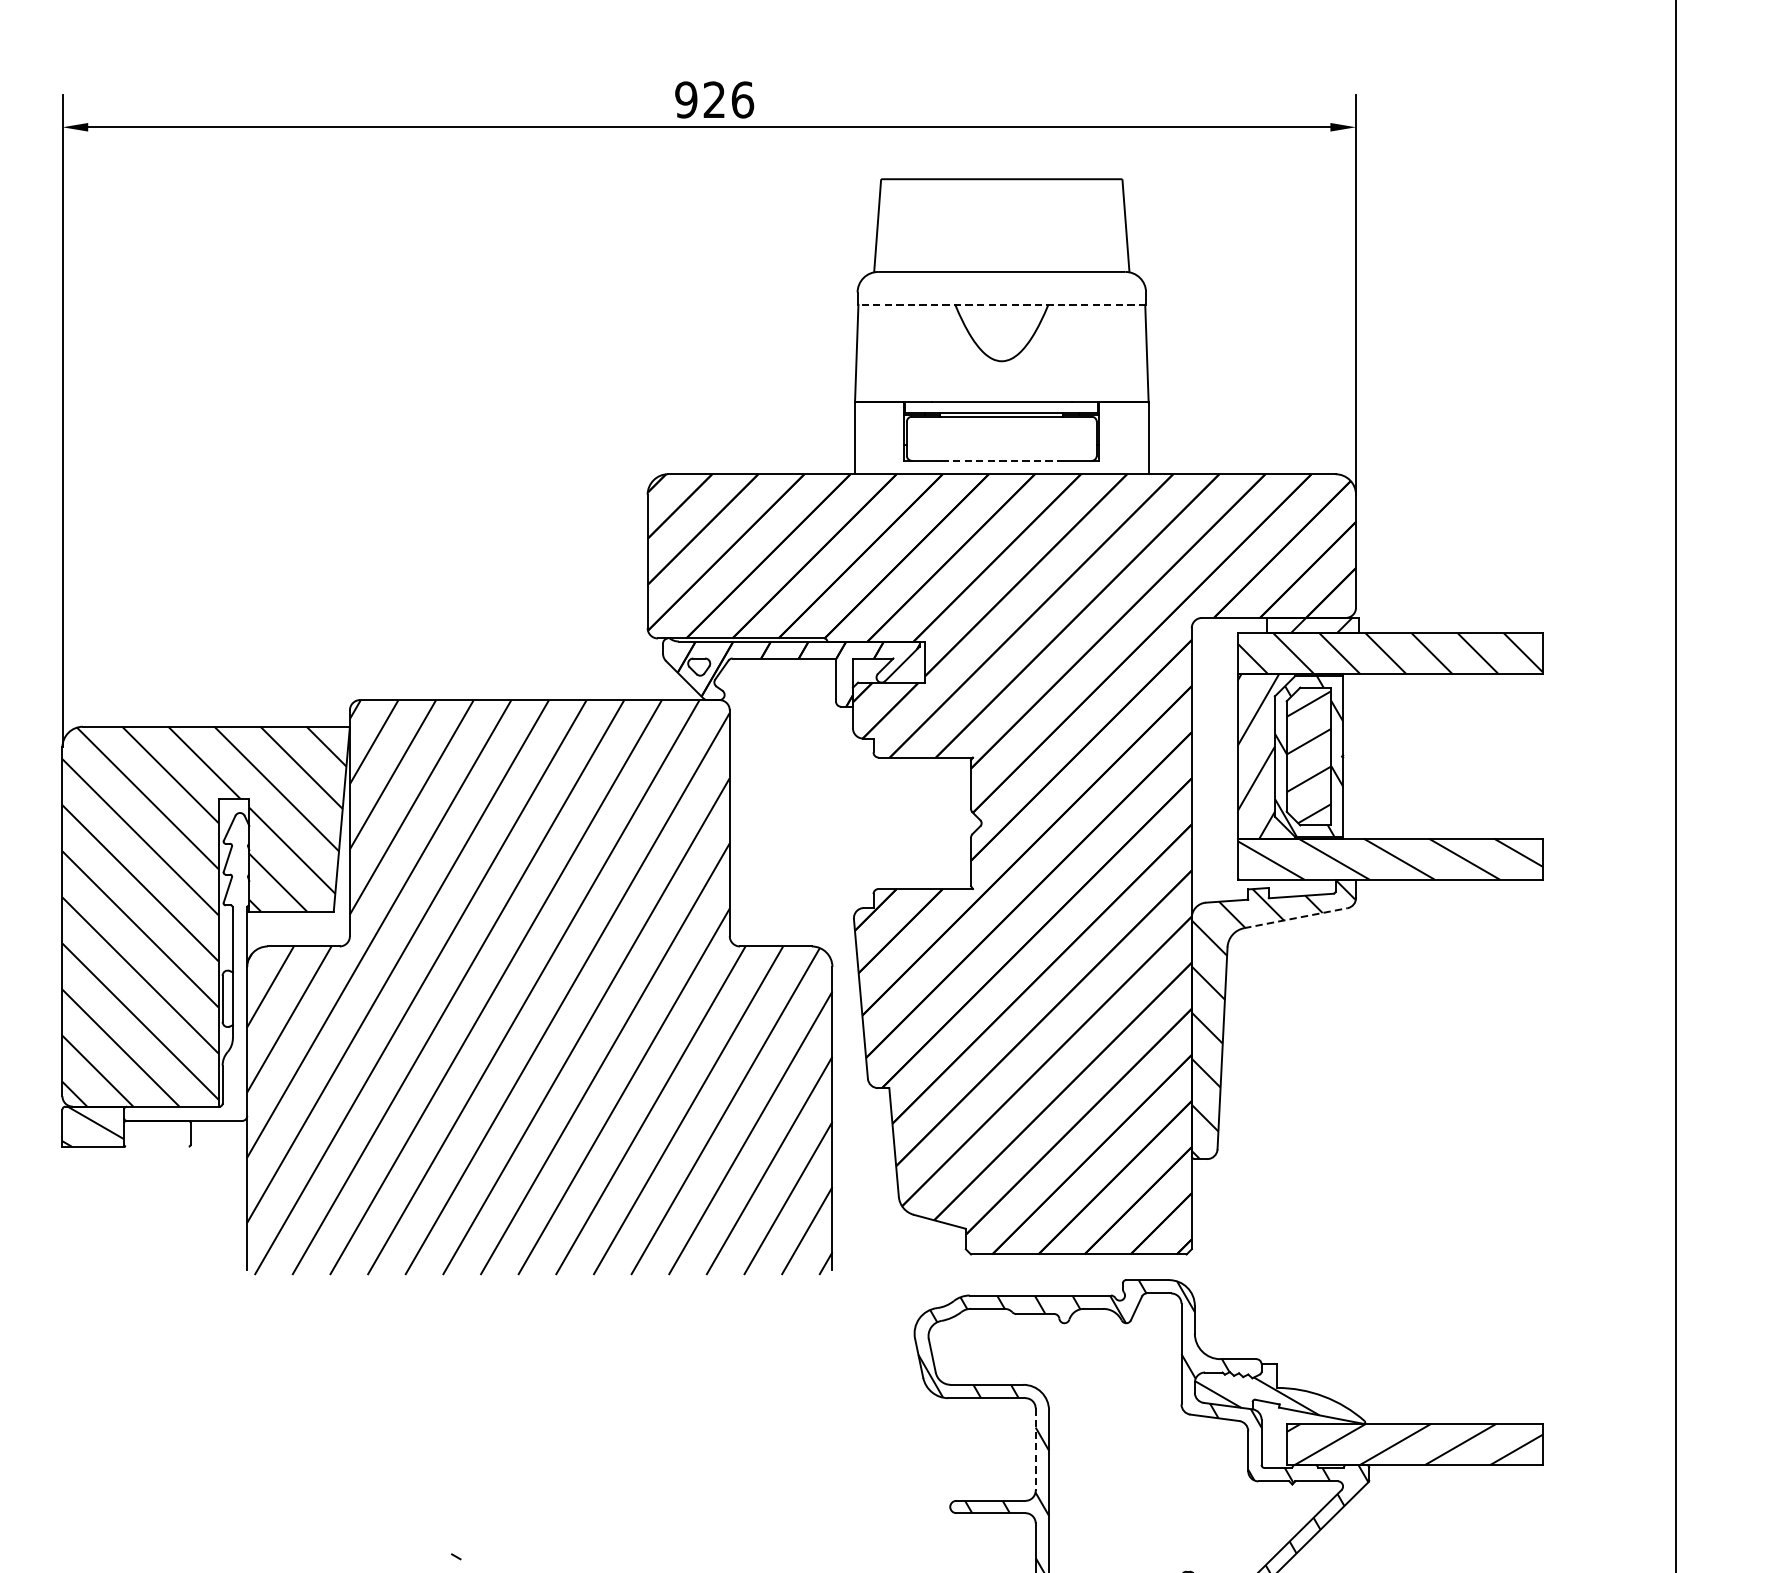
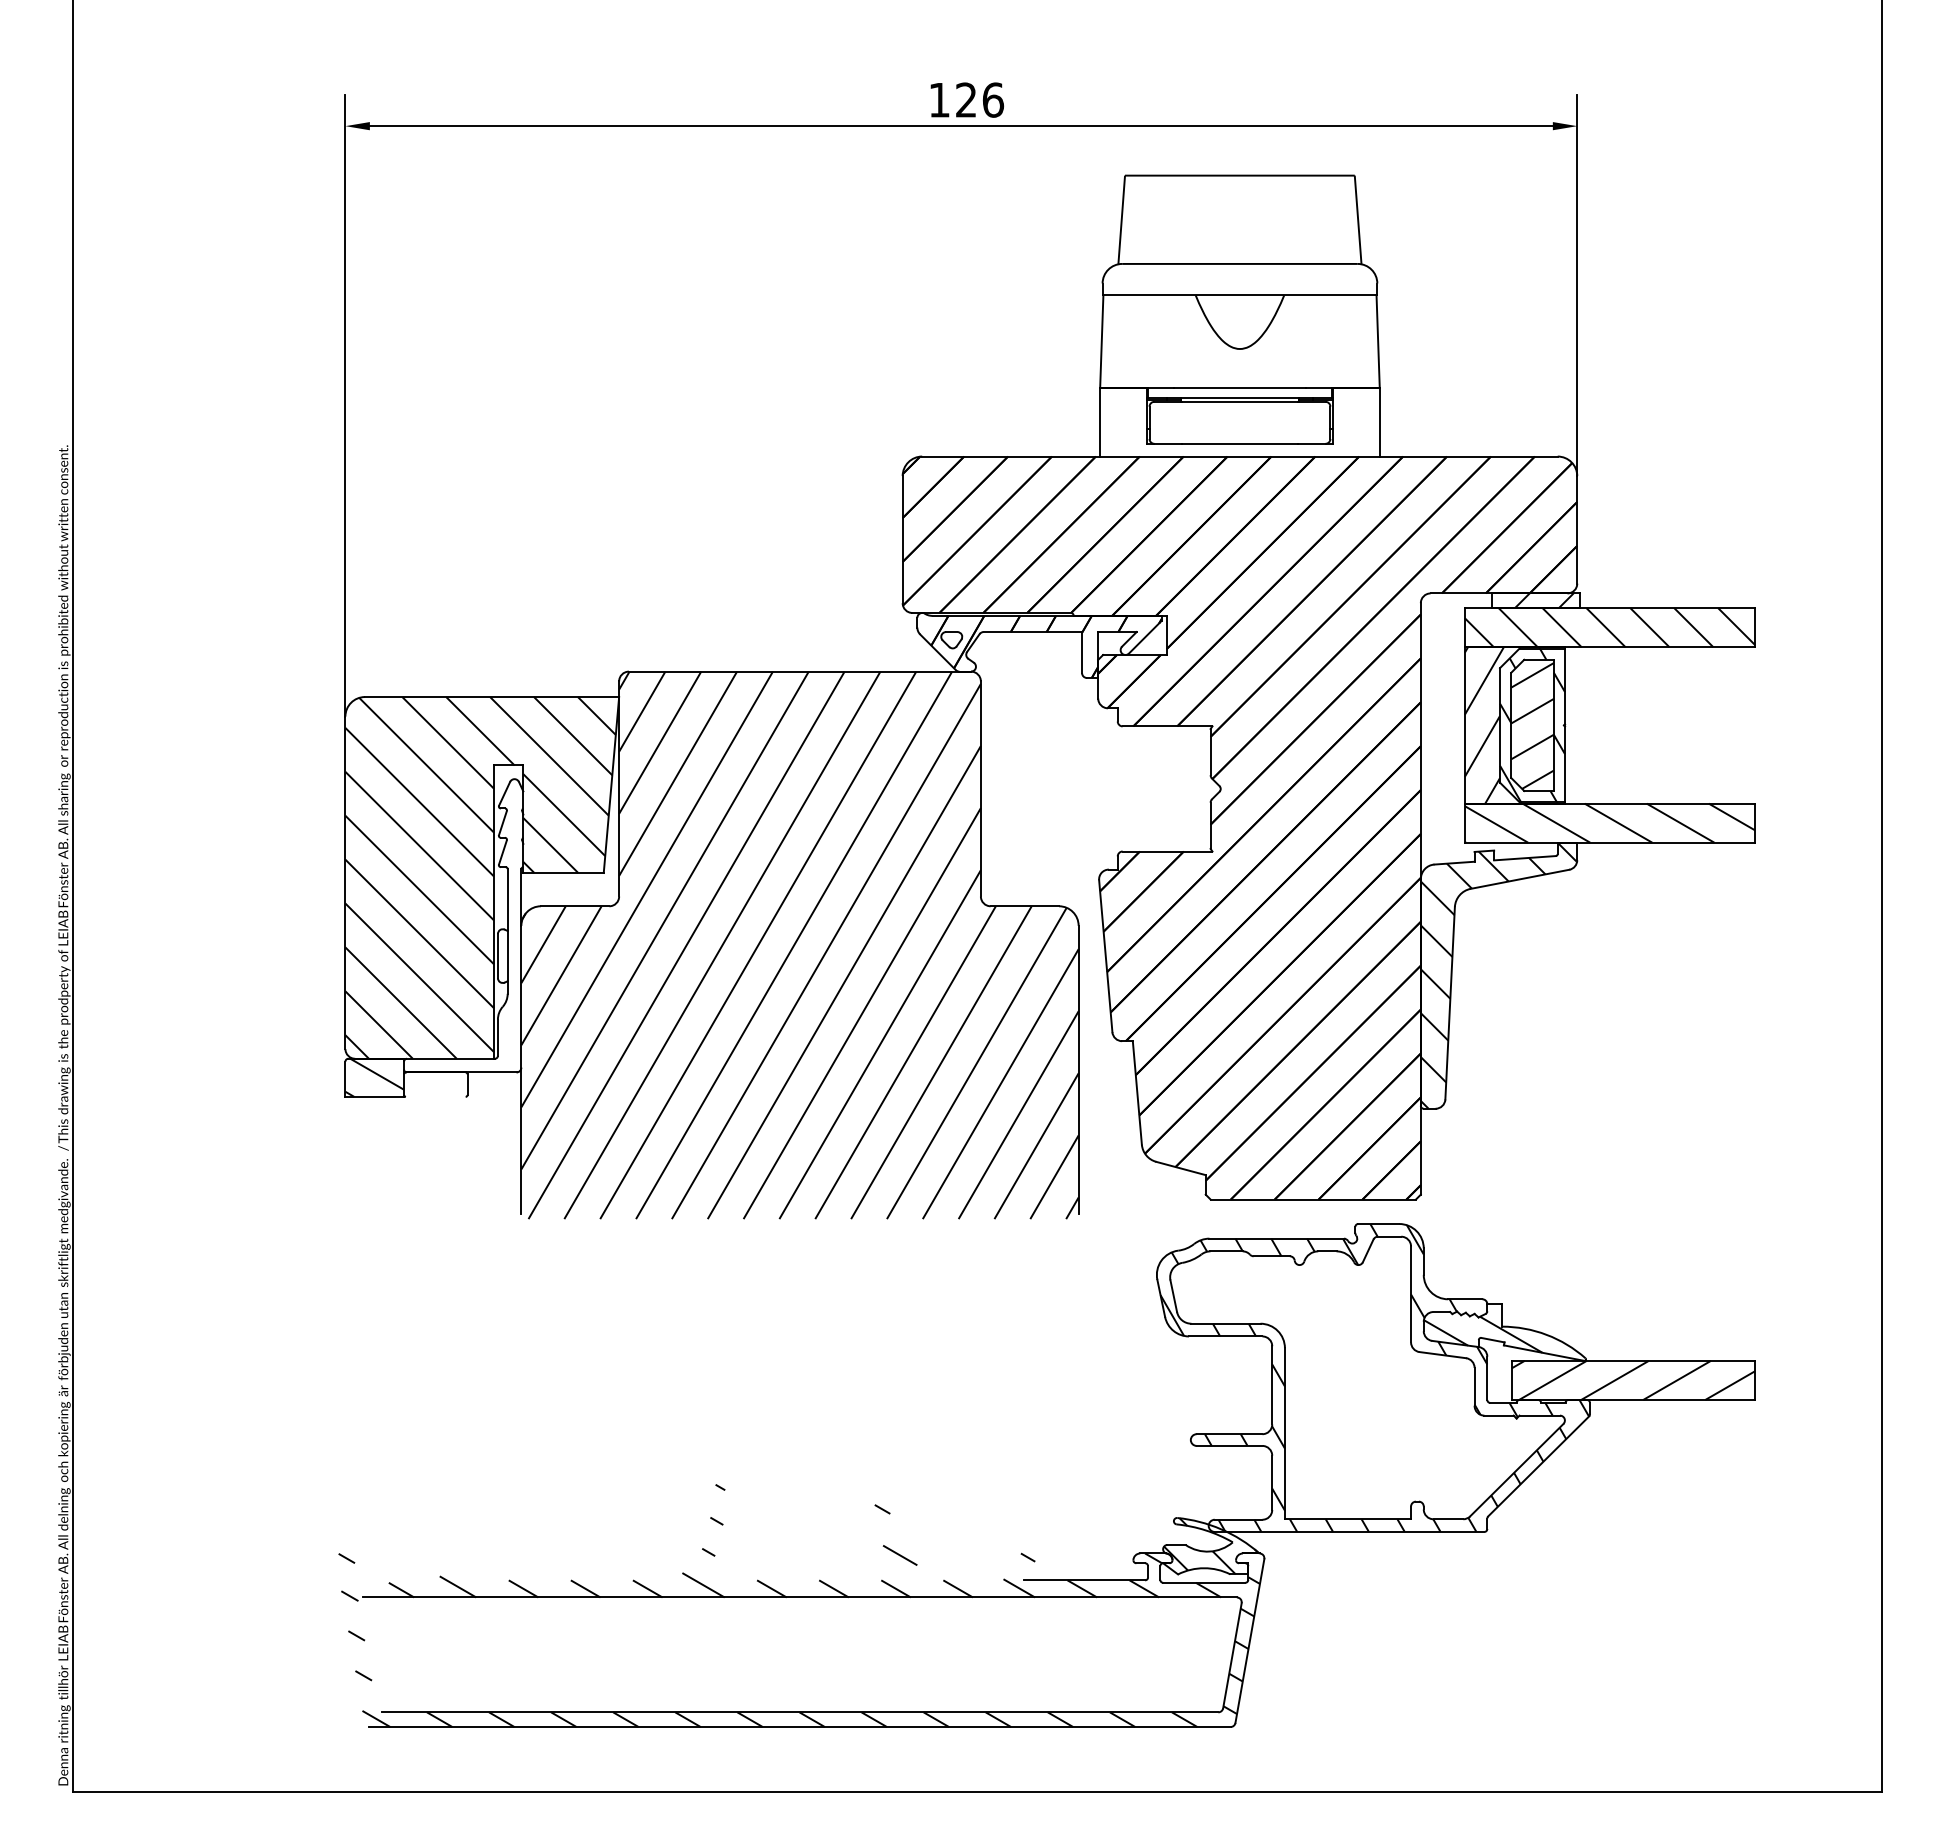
text: (685, 99) -> (938, 99), 926 -> 126
line: (1001, 305) -> (1239, 295), dashed -> solid
line: (1001, 460) -> (1239, 443), dashed -> solid
line: (1296, 918) -> (1520, 879), dashed -> solid
line: (1036, 1449) -> (1272, 1385), dashed -> solid

